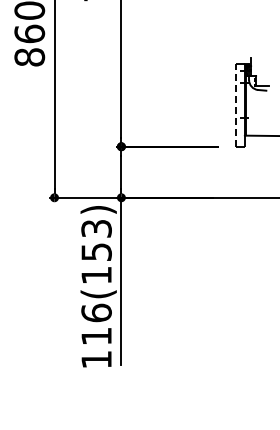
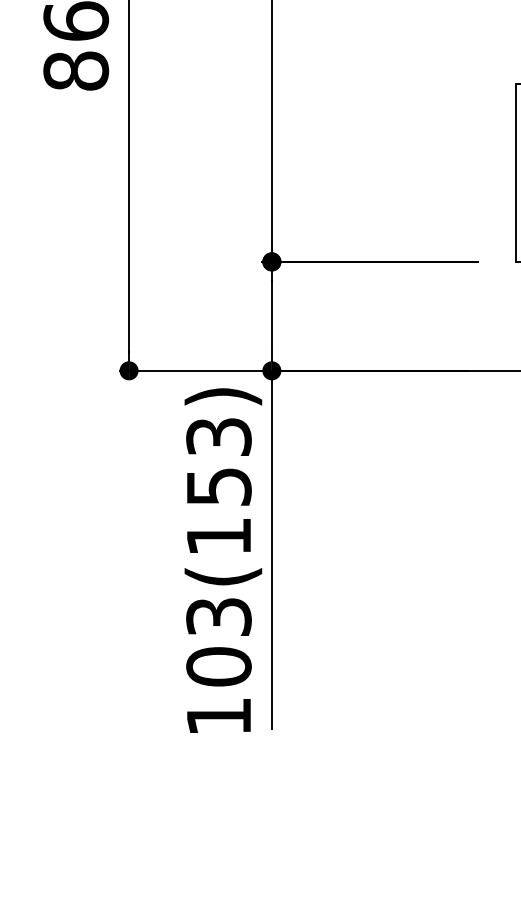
line: (235, 105) -> (515, 173), dashed -> solid
text: (96, 324) -> (218, 641), 116(153) -> 103(153)

